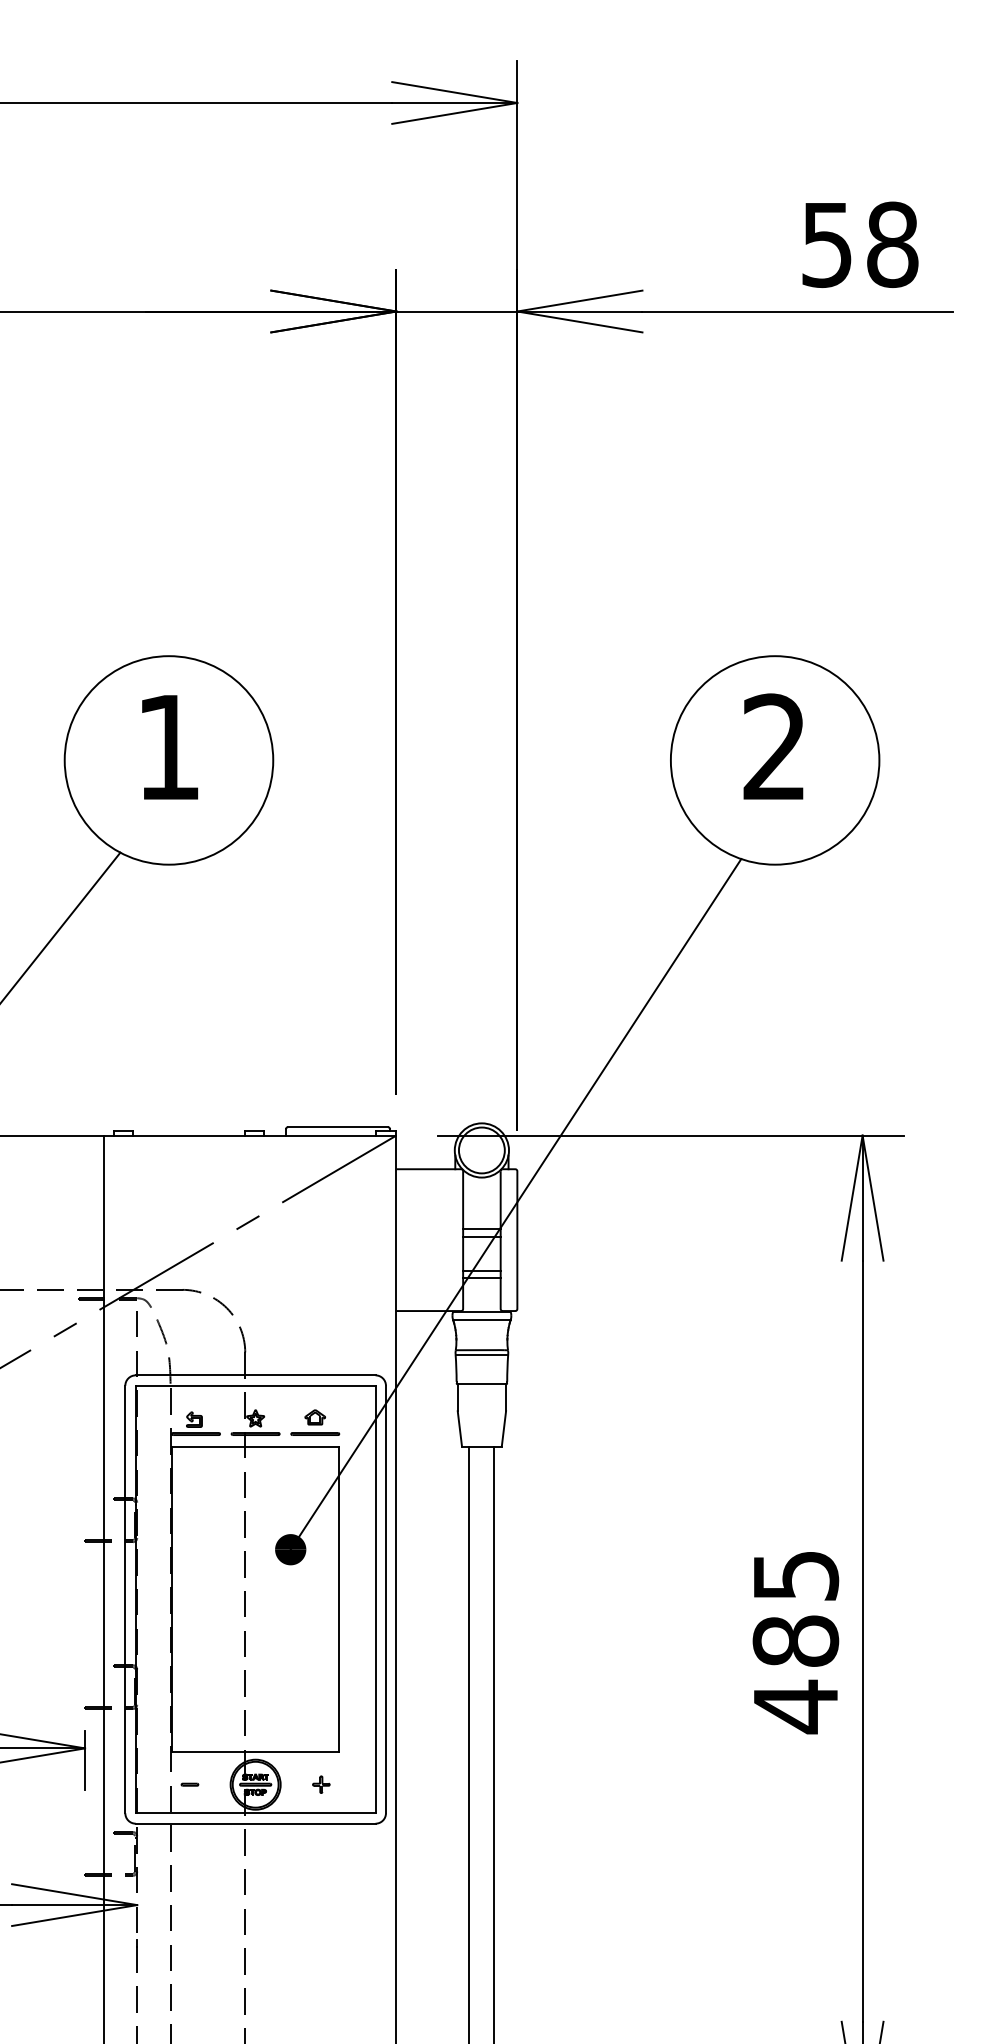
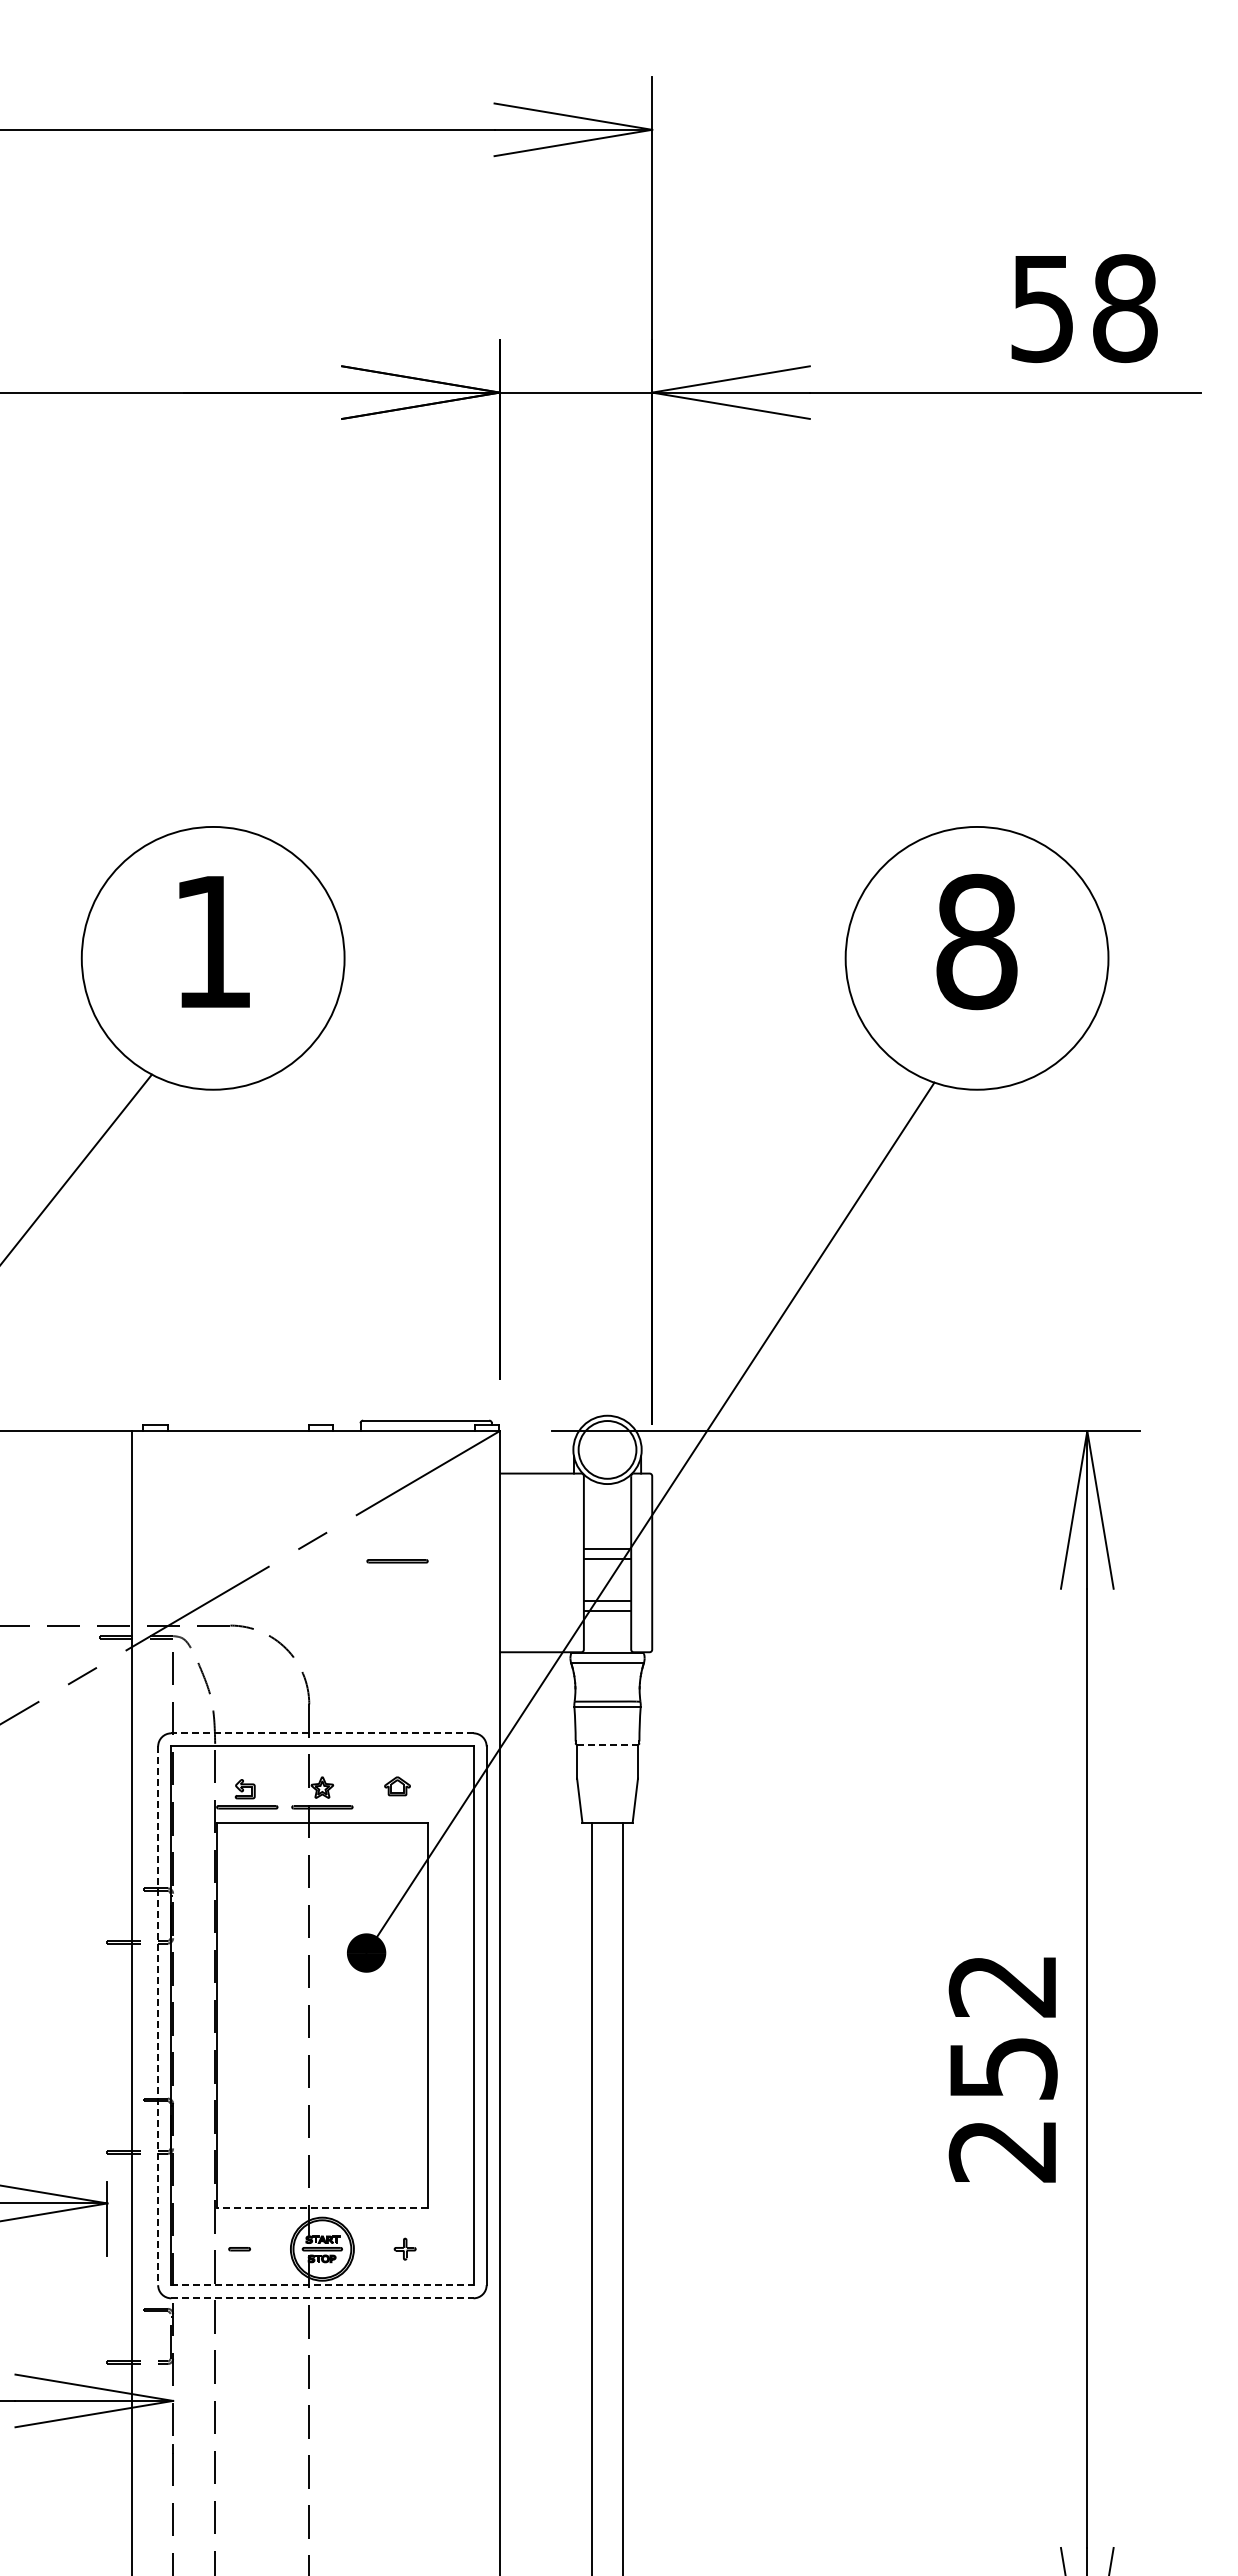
text: (774, 747) -> (976, 941), 2 -> 8
line: (254, 1375) -> (321, 1733), solid -> dashed
line: (481, 1384) -> (607, 1744), solid -> dashed
line: (315, 1434) -> (397, 1561), moved
line: (125, 1600) -> (158, 2016), solid -> dashed
text: (795, 1642) -> (1002, 2070), 485 -> 252
line: (254, 1752) -> (321, 2208), solid -> dashed
line: (255, 1813) -> (322, 2285), solid -> dashed
line: (255, 1823) -> (322, 2298), solid -> dashed

